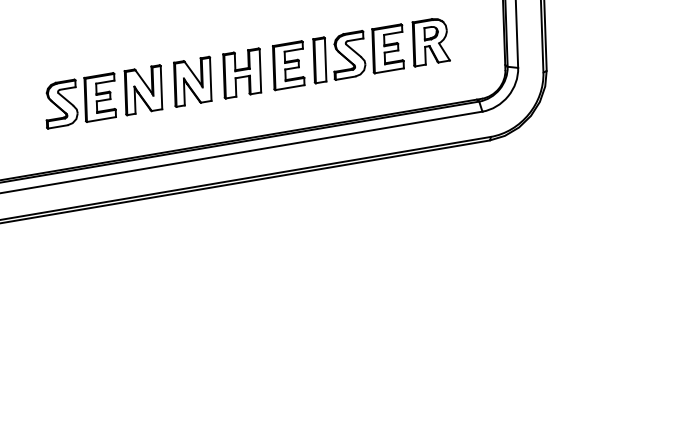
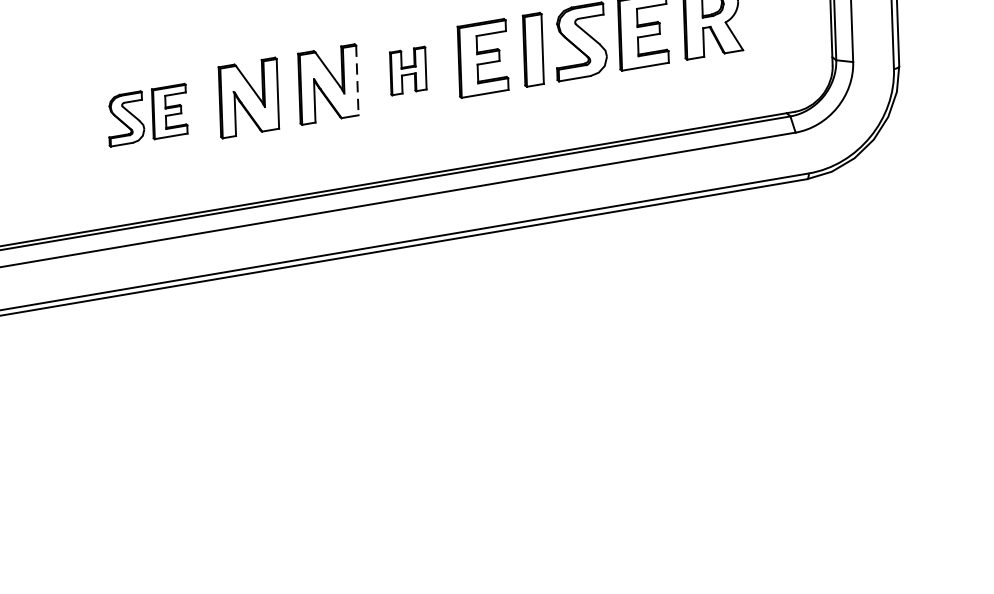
part: (242, 73) -> (408, 71), size x0.6
line: (210, 79) -> (356, 80), solid -> dashed
part: (80, 100) -> (147, 114), size x0.7

